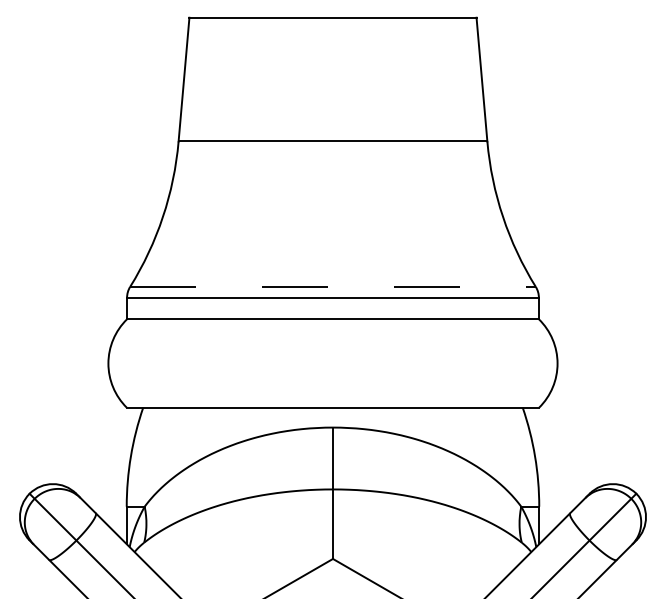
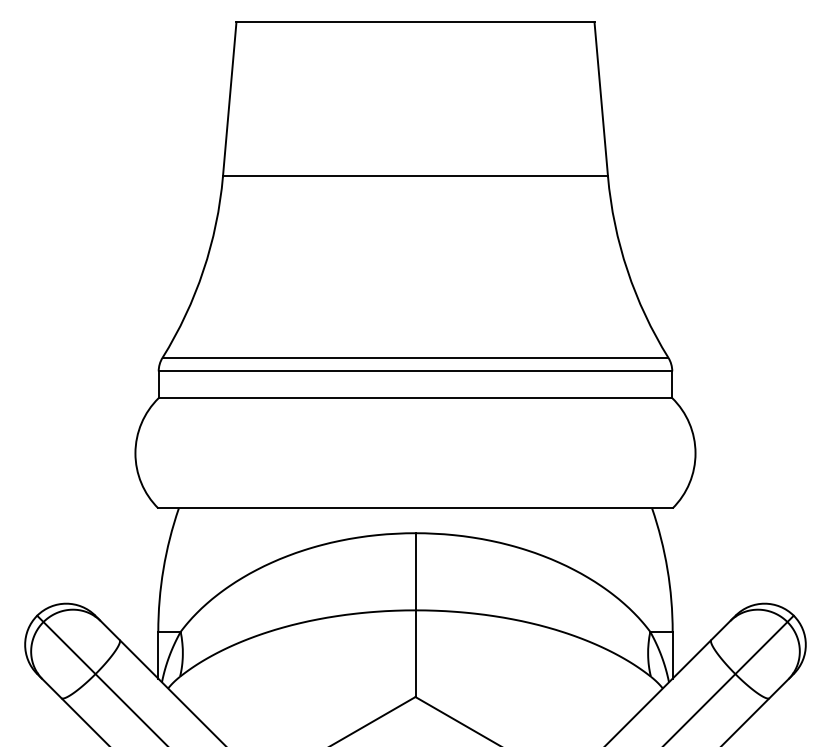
line: (333, 286) -> (416, 357), dashed -> solid

